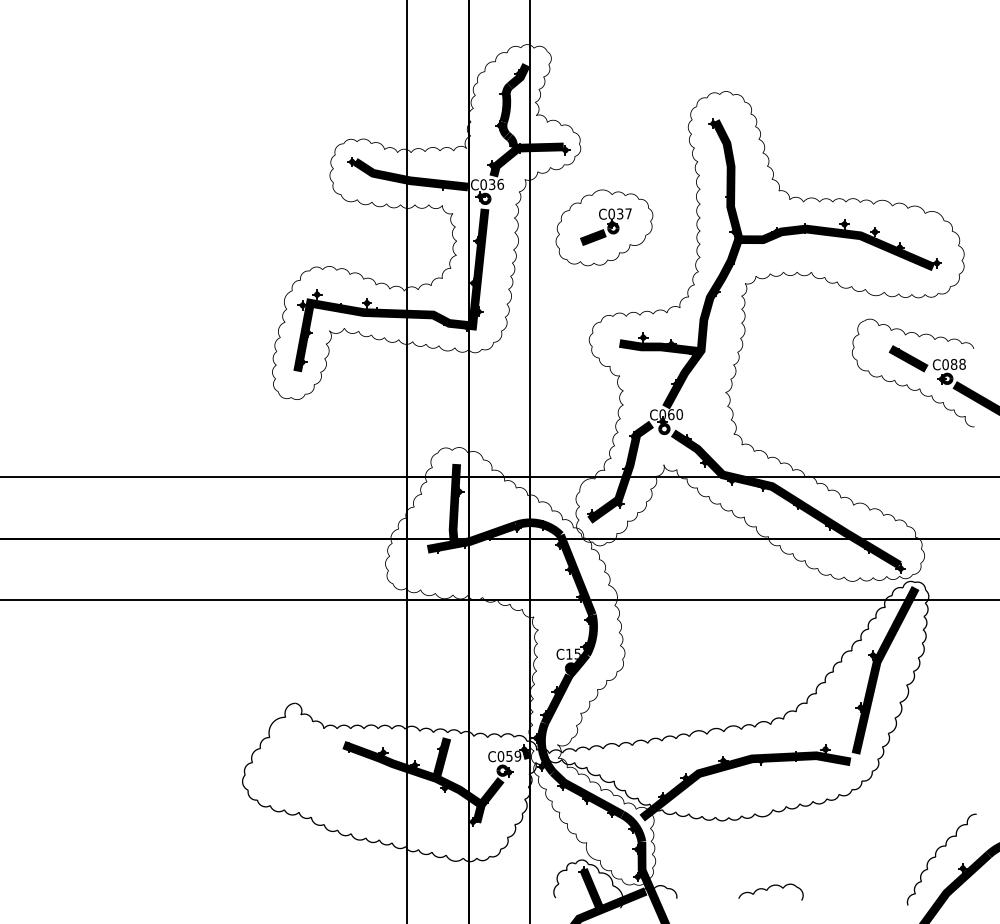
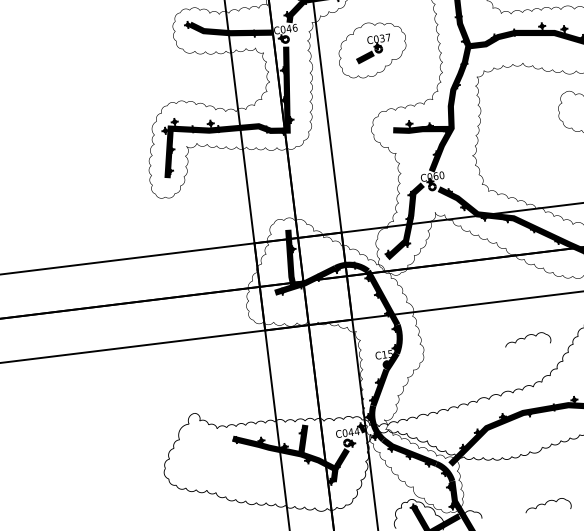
text: (491, 184) -> (288, 28), C036 -> C046
curve: (768, 655) -> (525, 338), added
text: (513, 755) -> (353, 431), C059 -> C044

